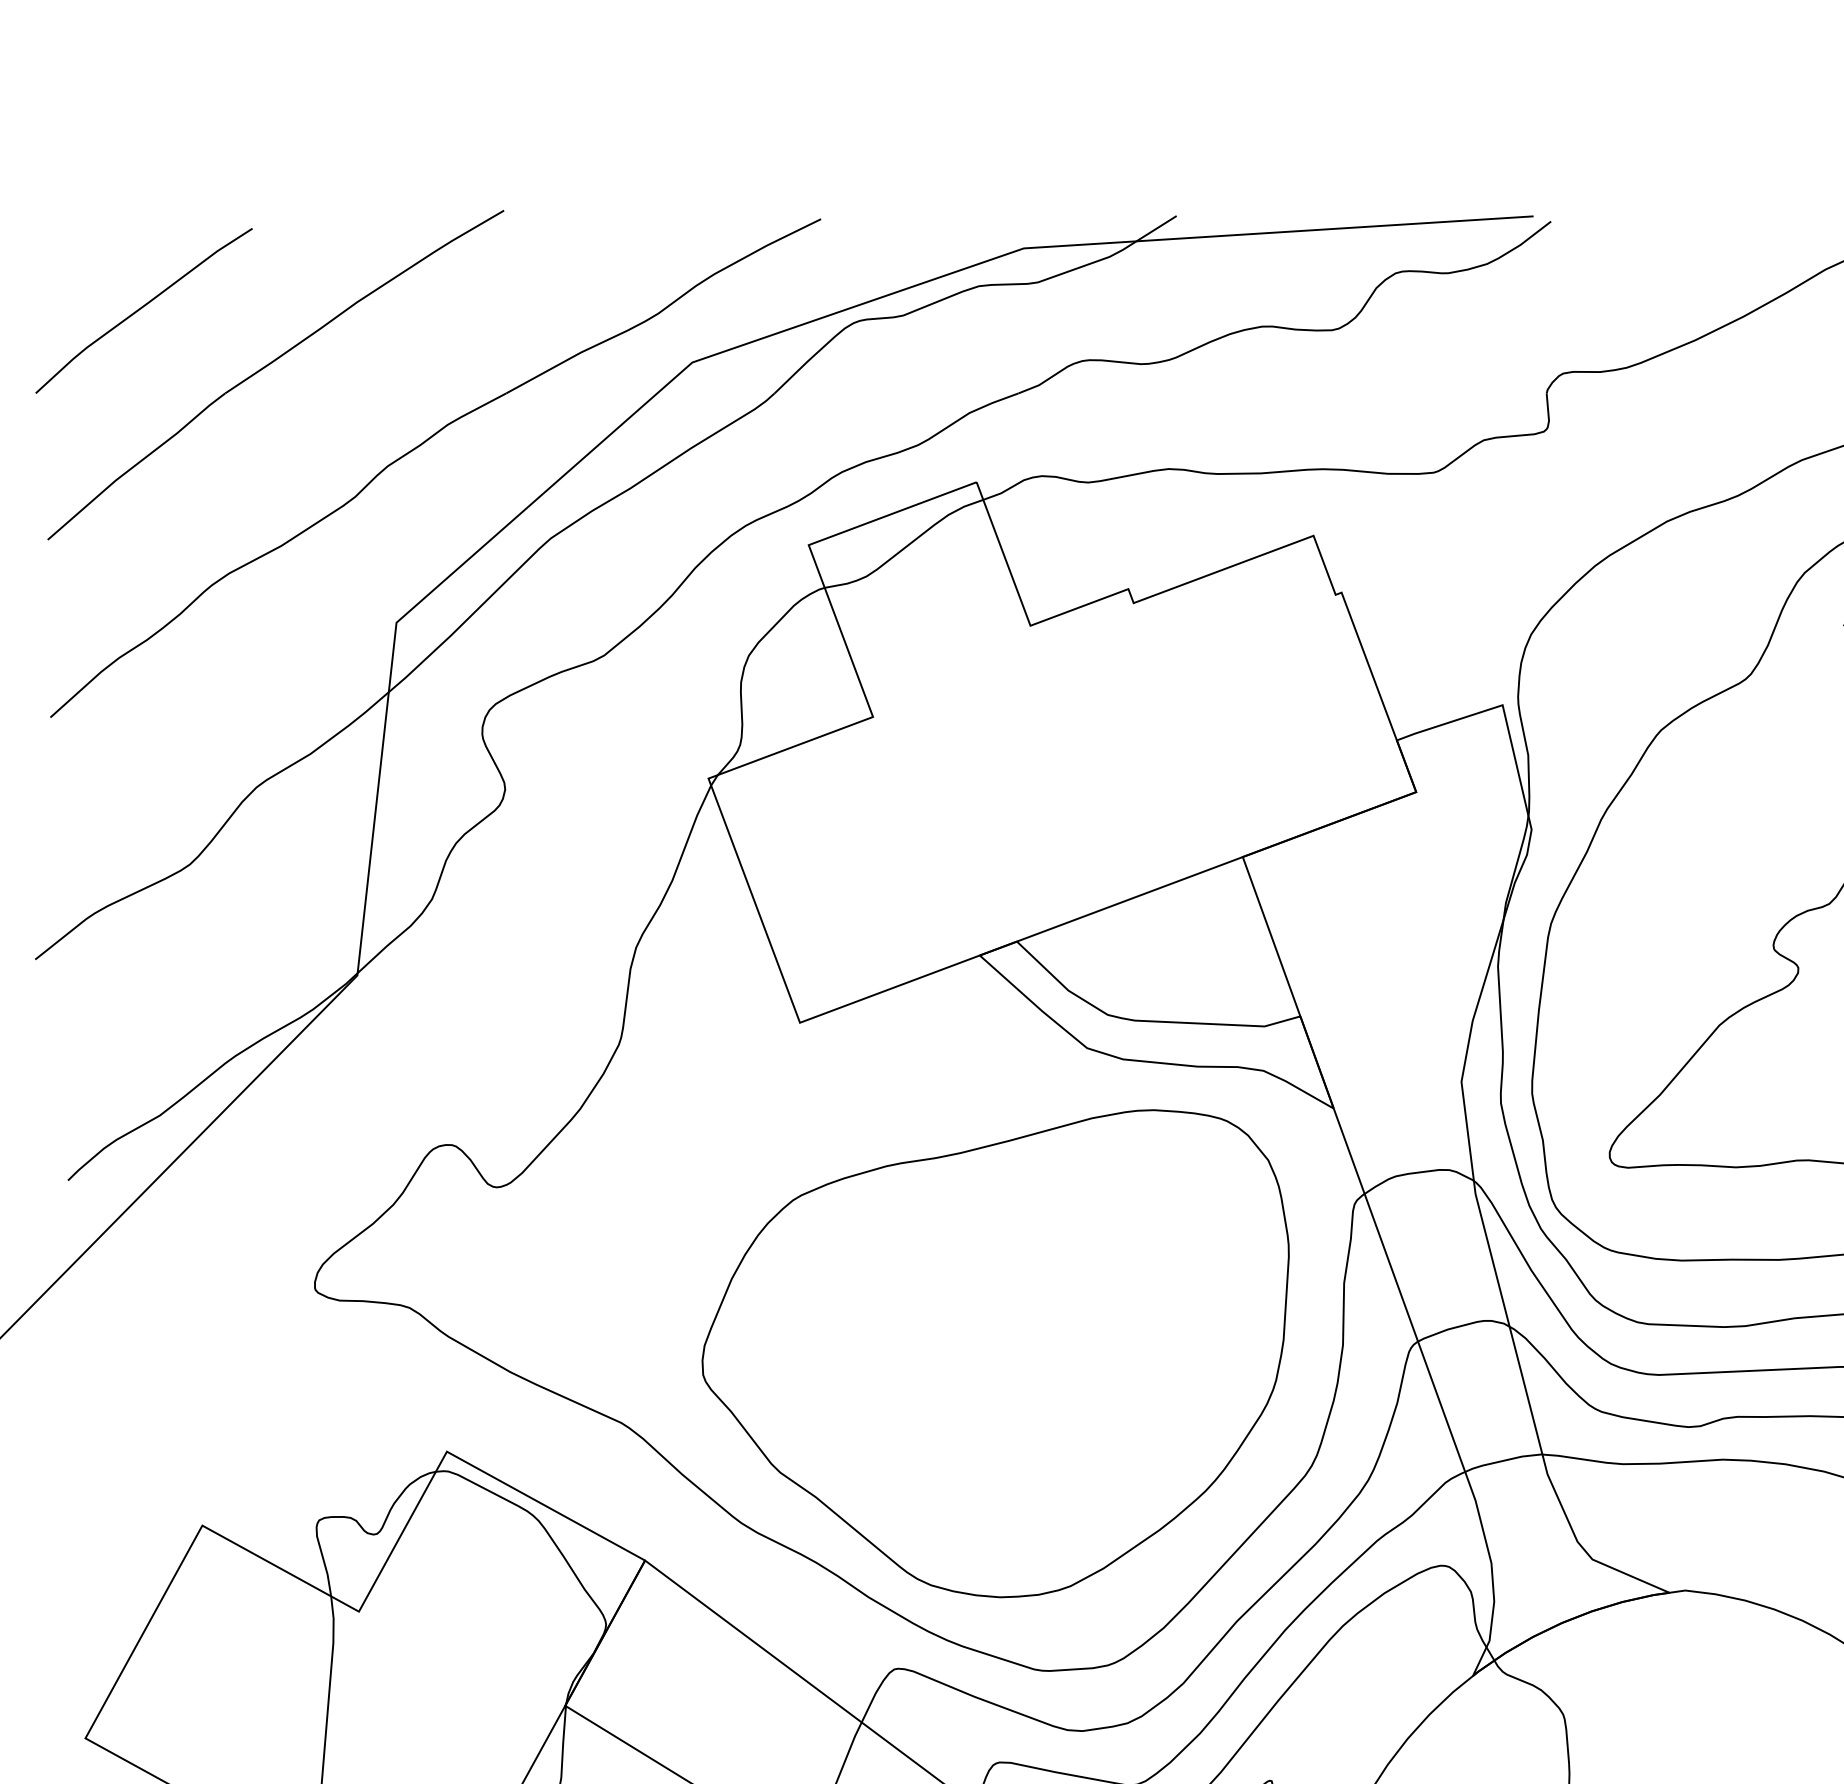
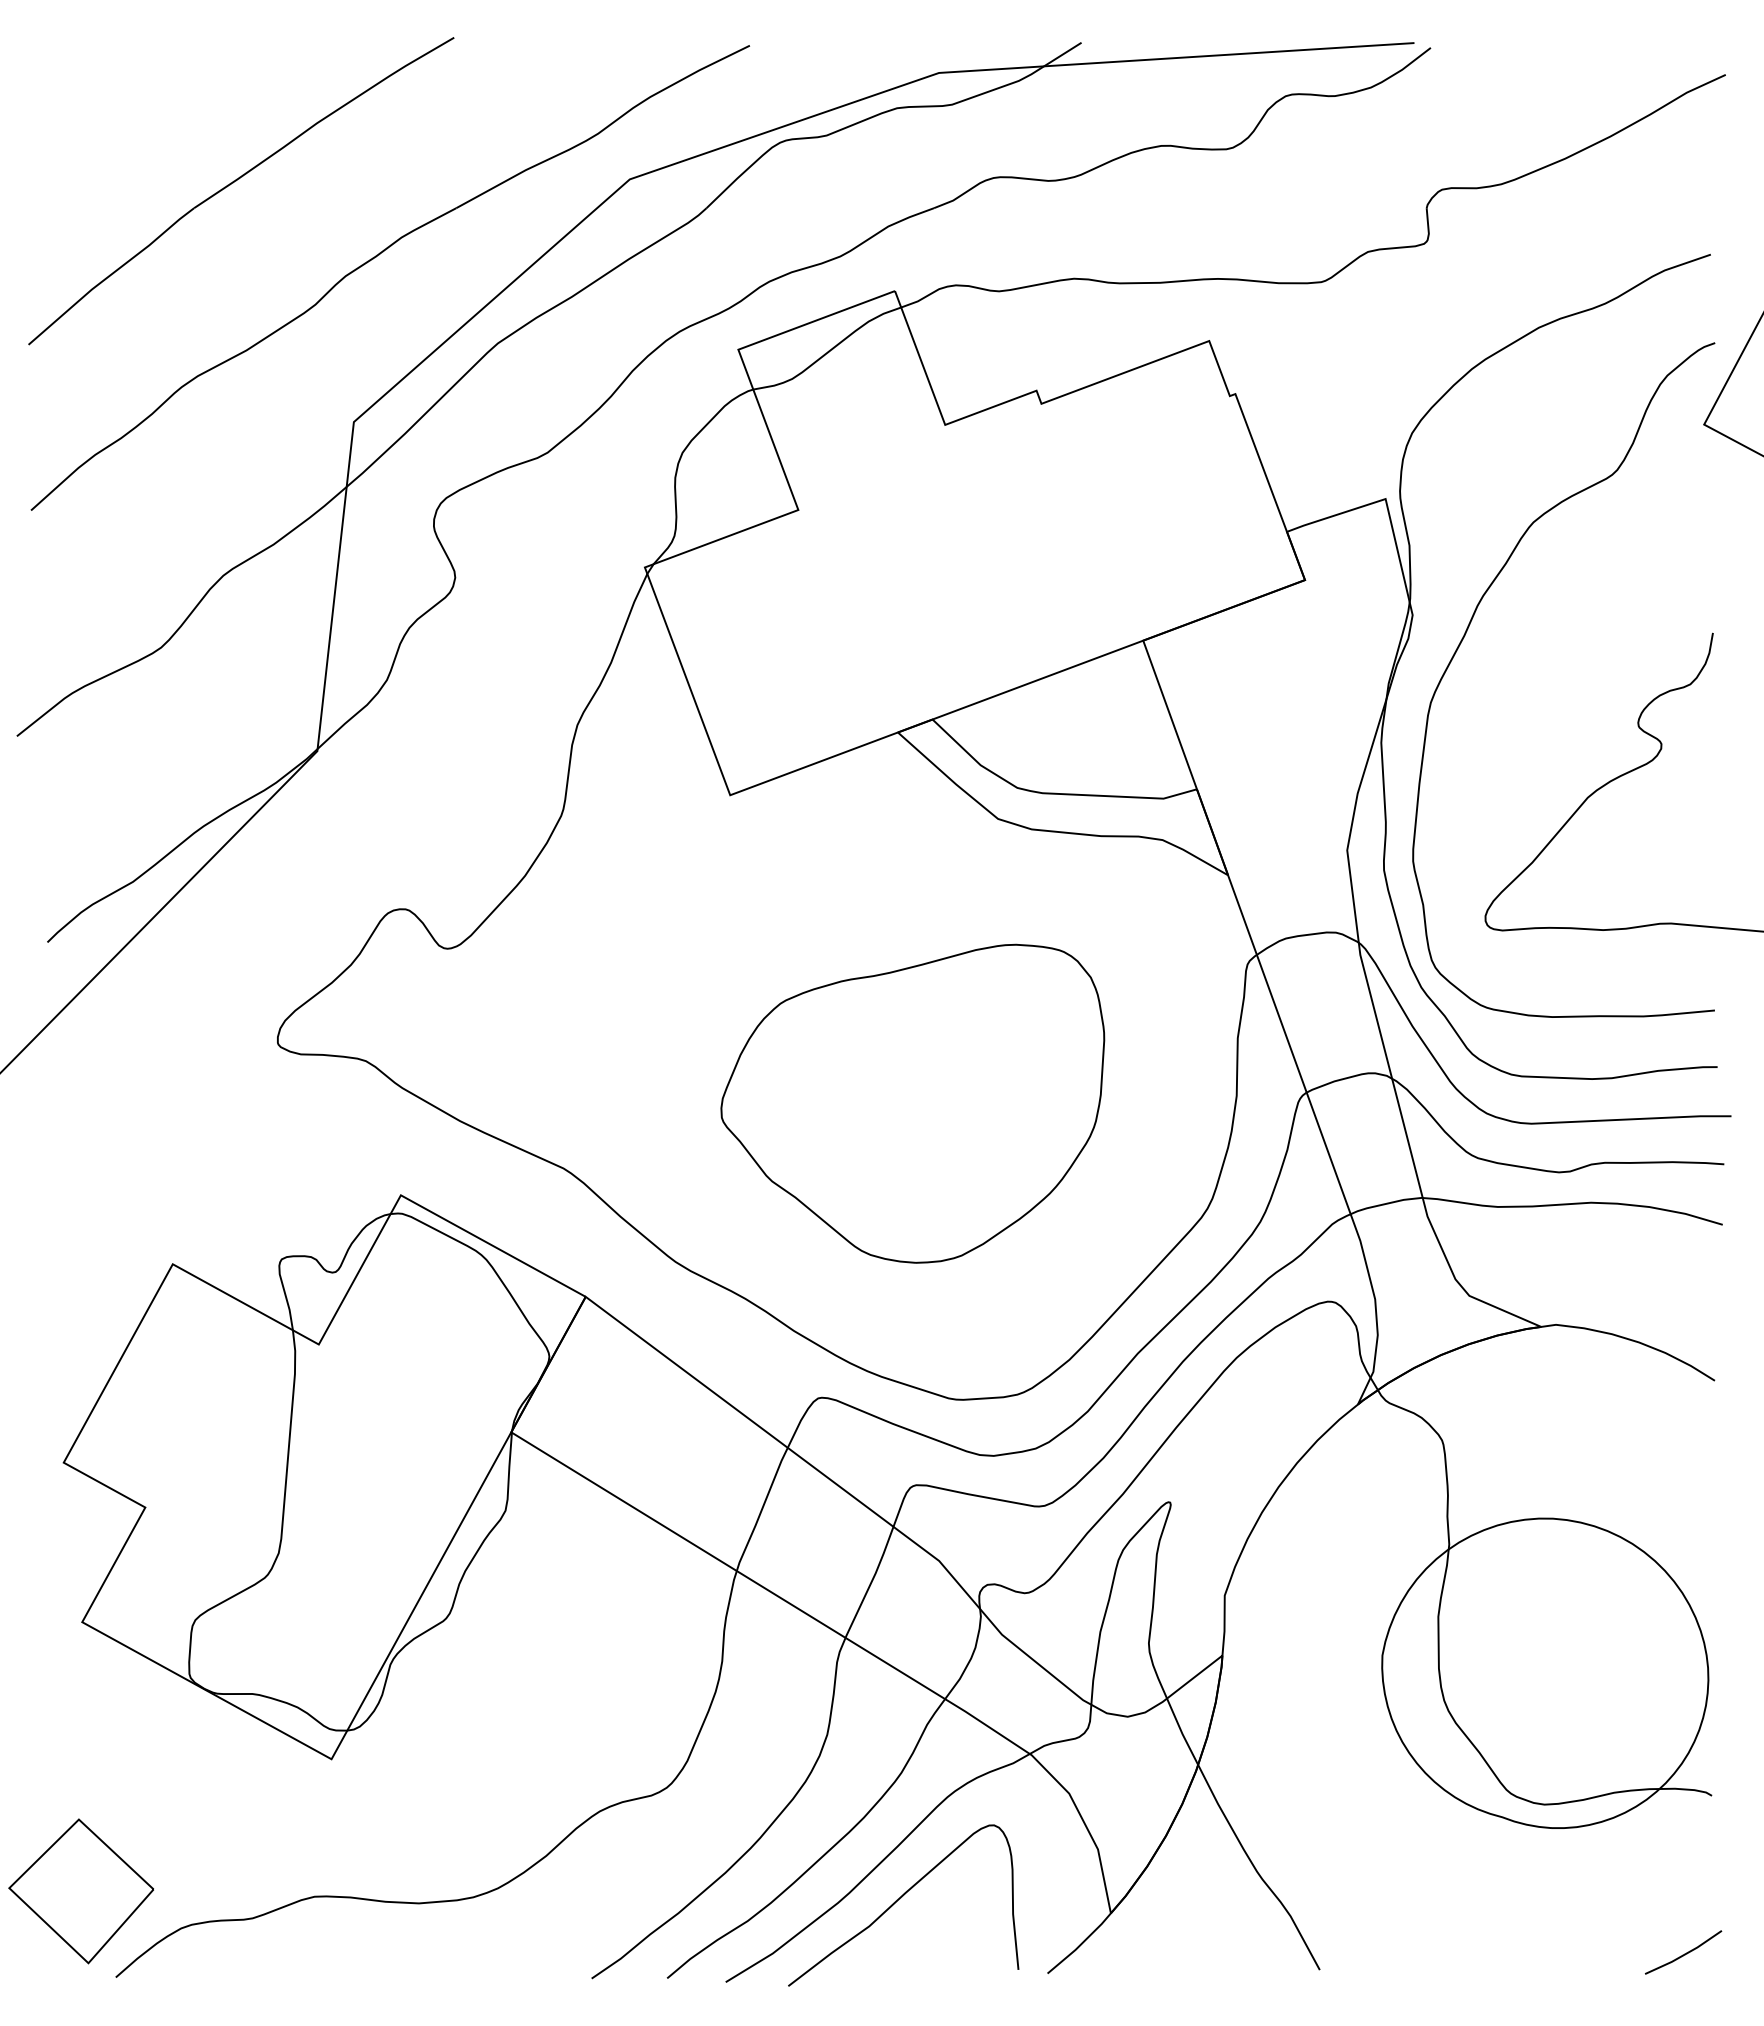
curve: (142, 309) -> (116, 129), removed
part: (995, 1353) -> (912, 1103), size x0.7

